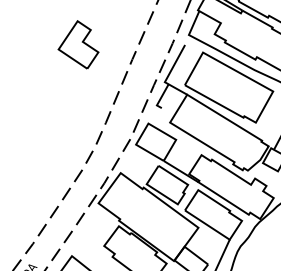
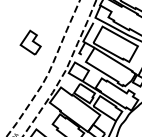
part: (78, 44) -> (30, 42), moved

